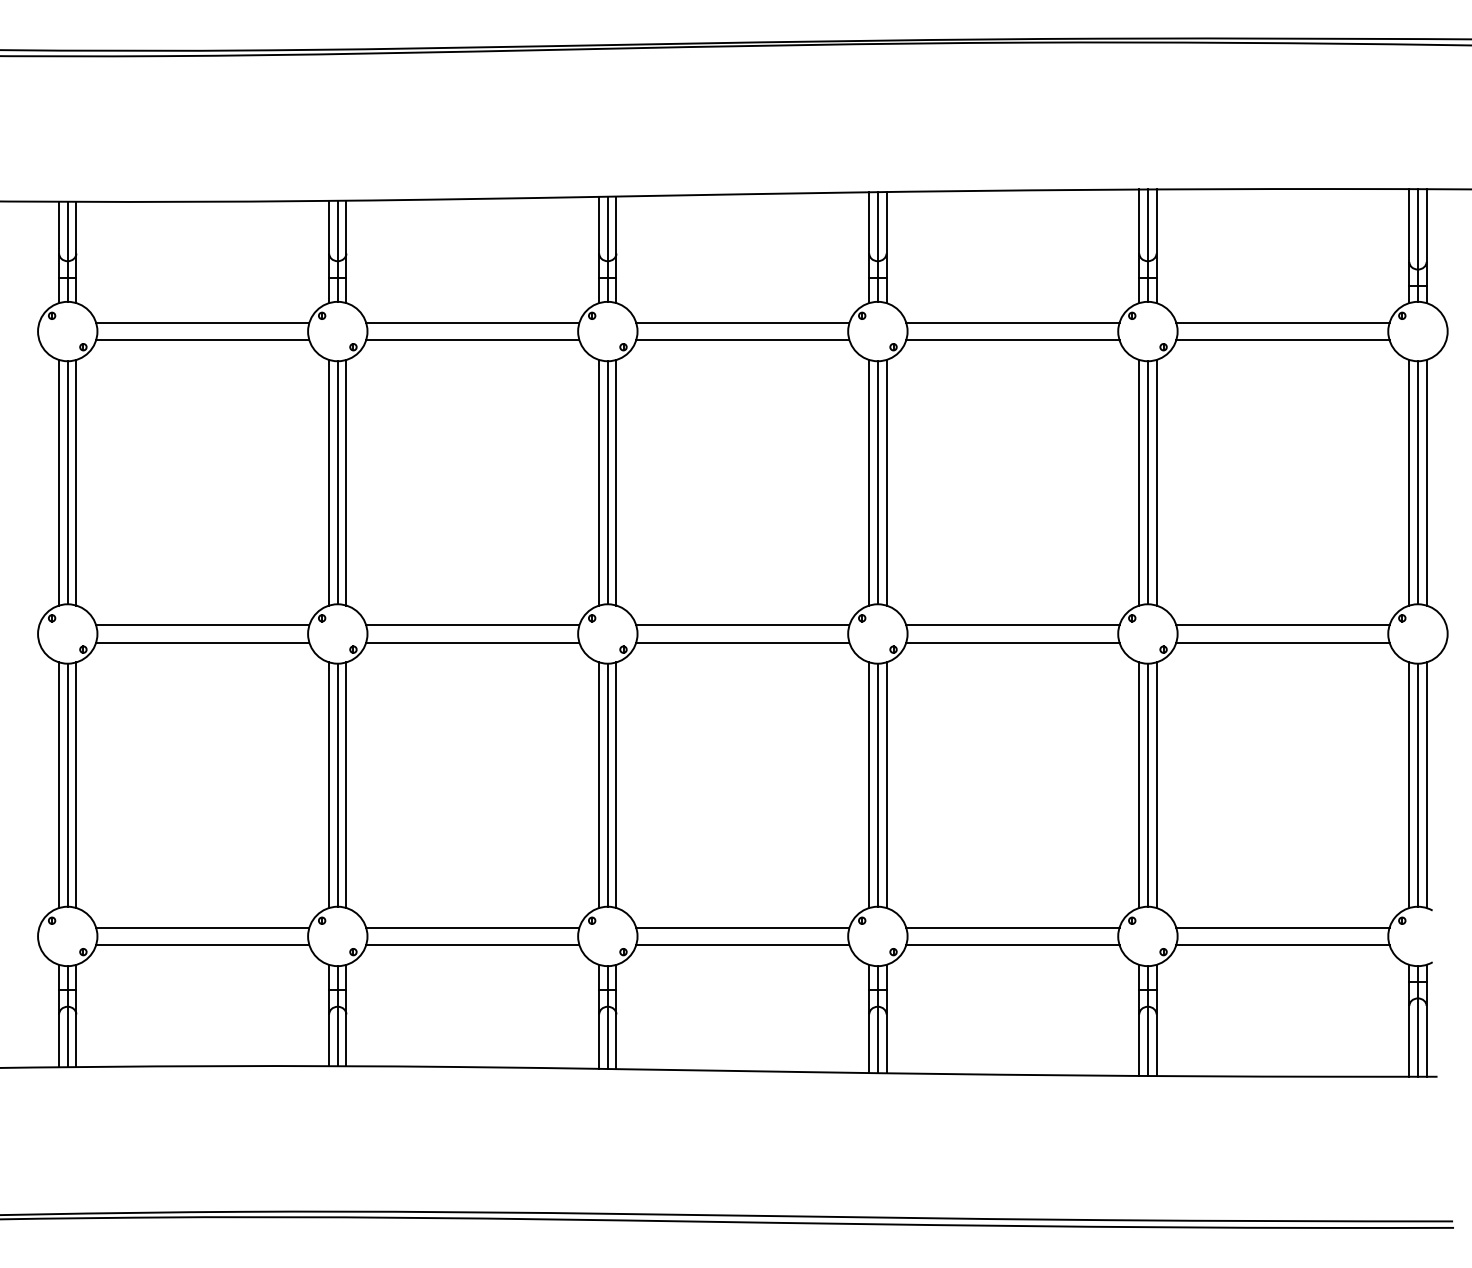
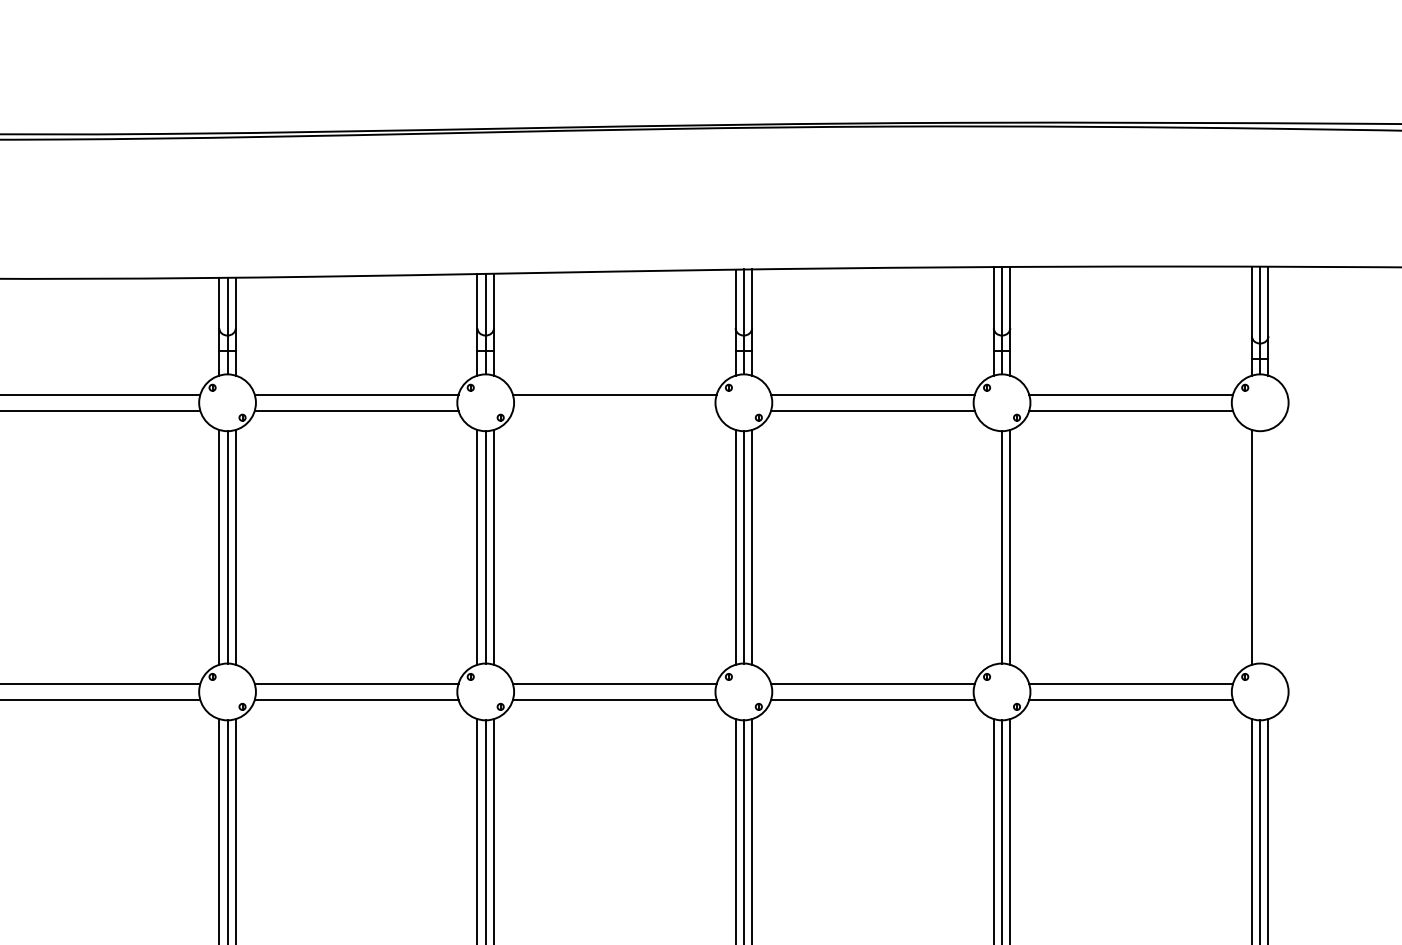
line: (742, 340) -> (614, 411), removed
line: (1139, 482) -> (993, 547), removed
line: (1417, 482) -> (1259, 547), removed
line: (1426, 482) -> (1268, 547), removed

